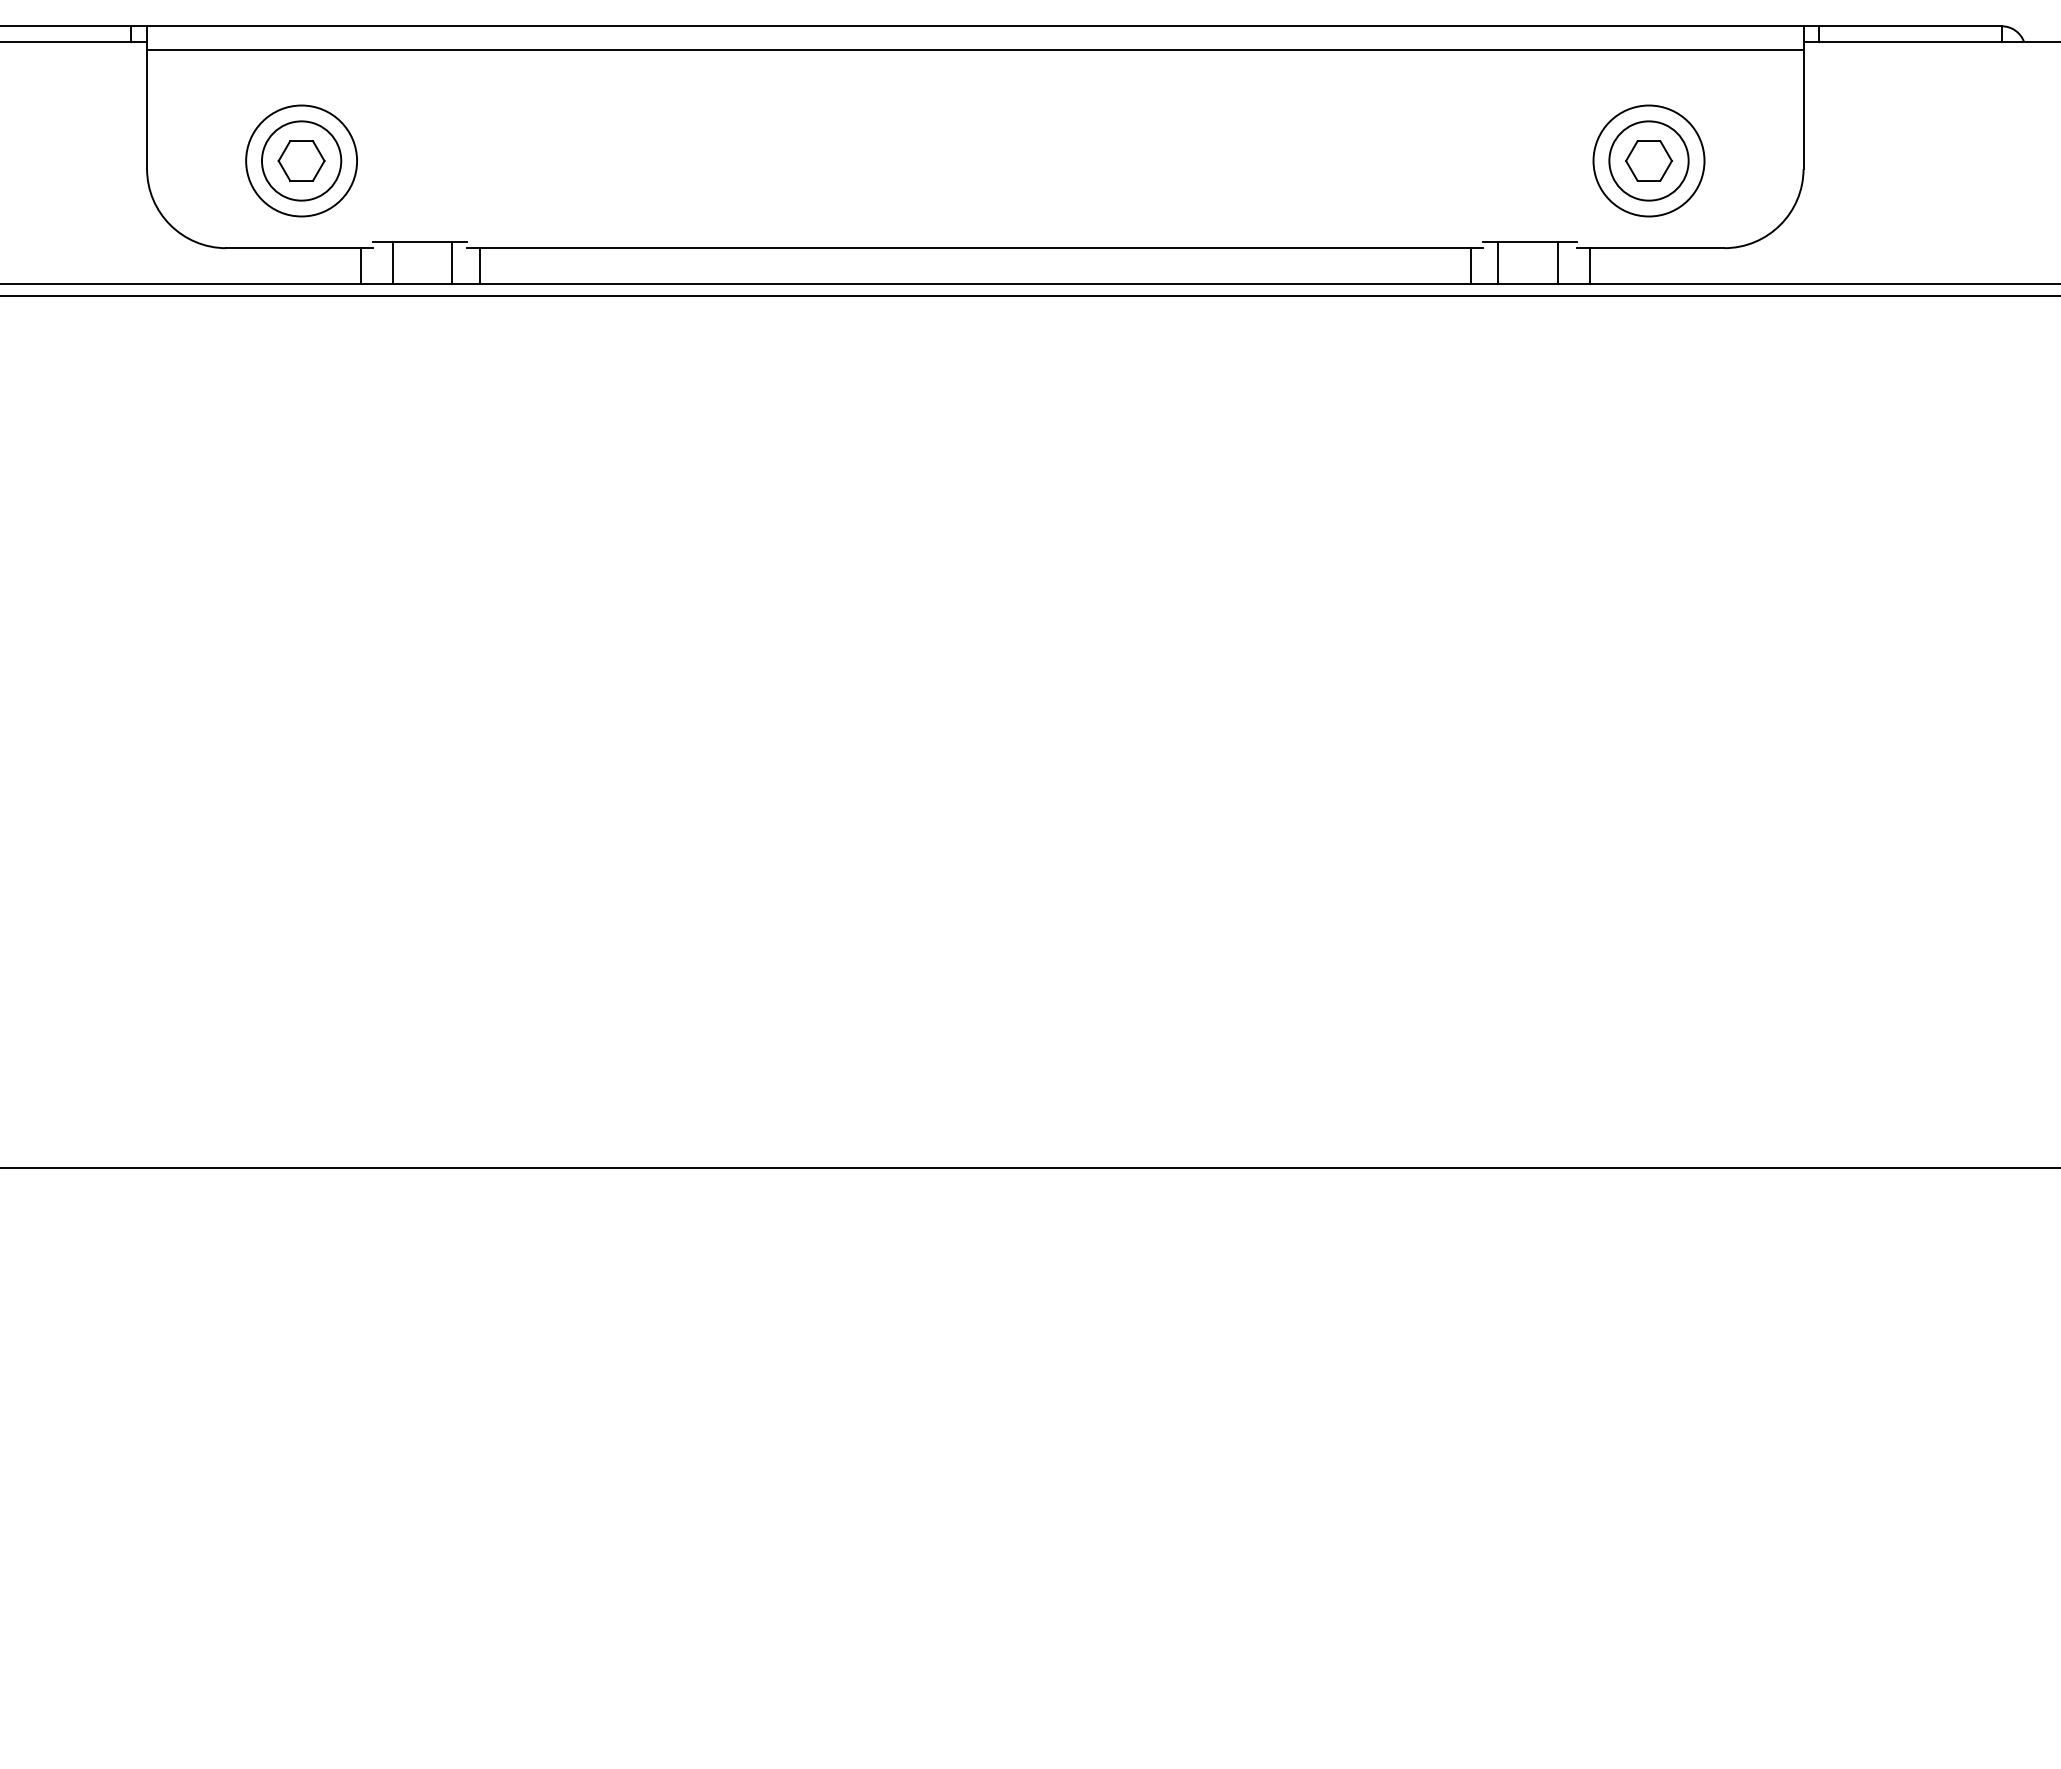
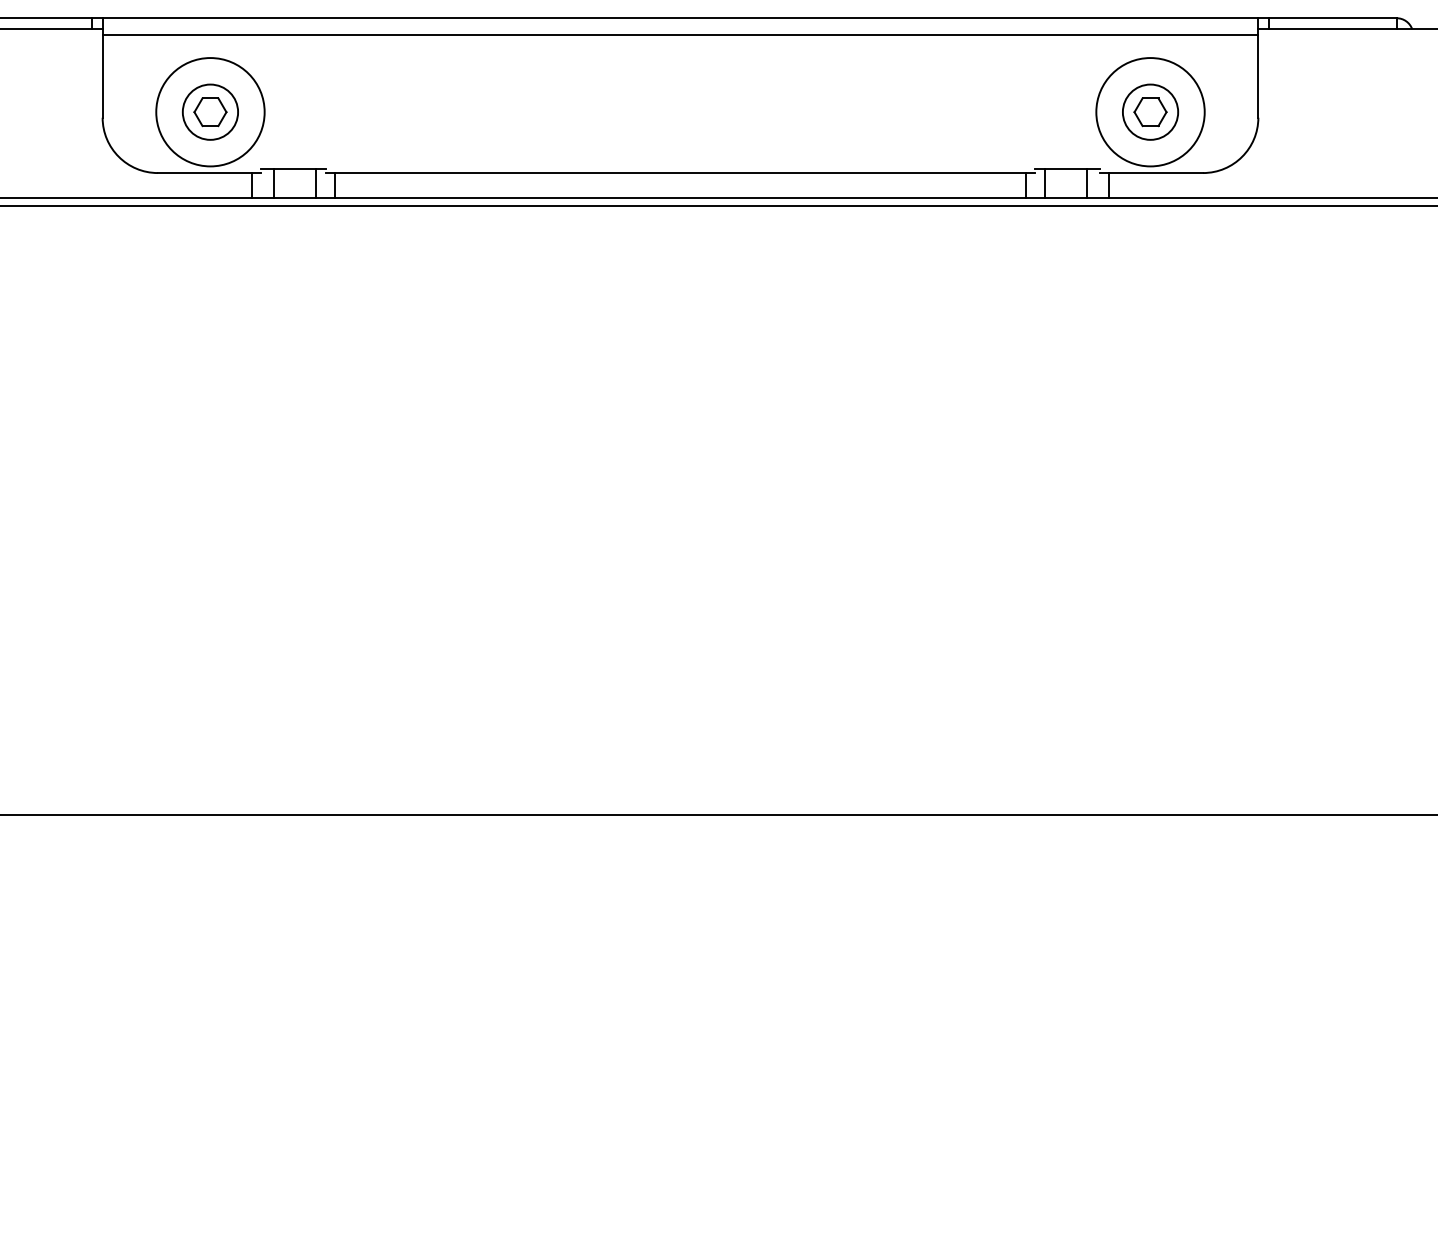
circle: (301, 159) -> (210, 111), size x1.4
circle: (1648, 159) -> (1150, 111), size x1.4

